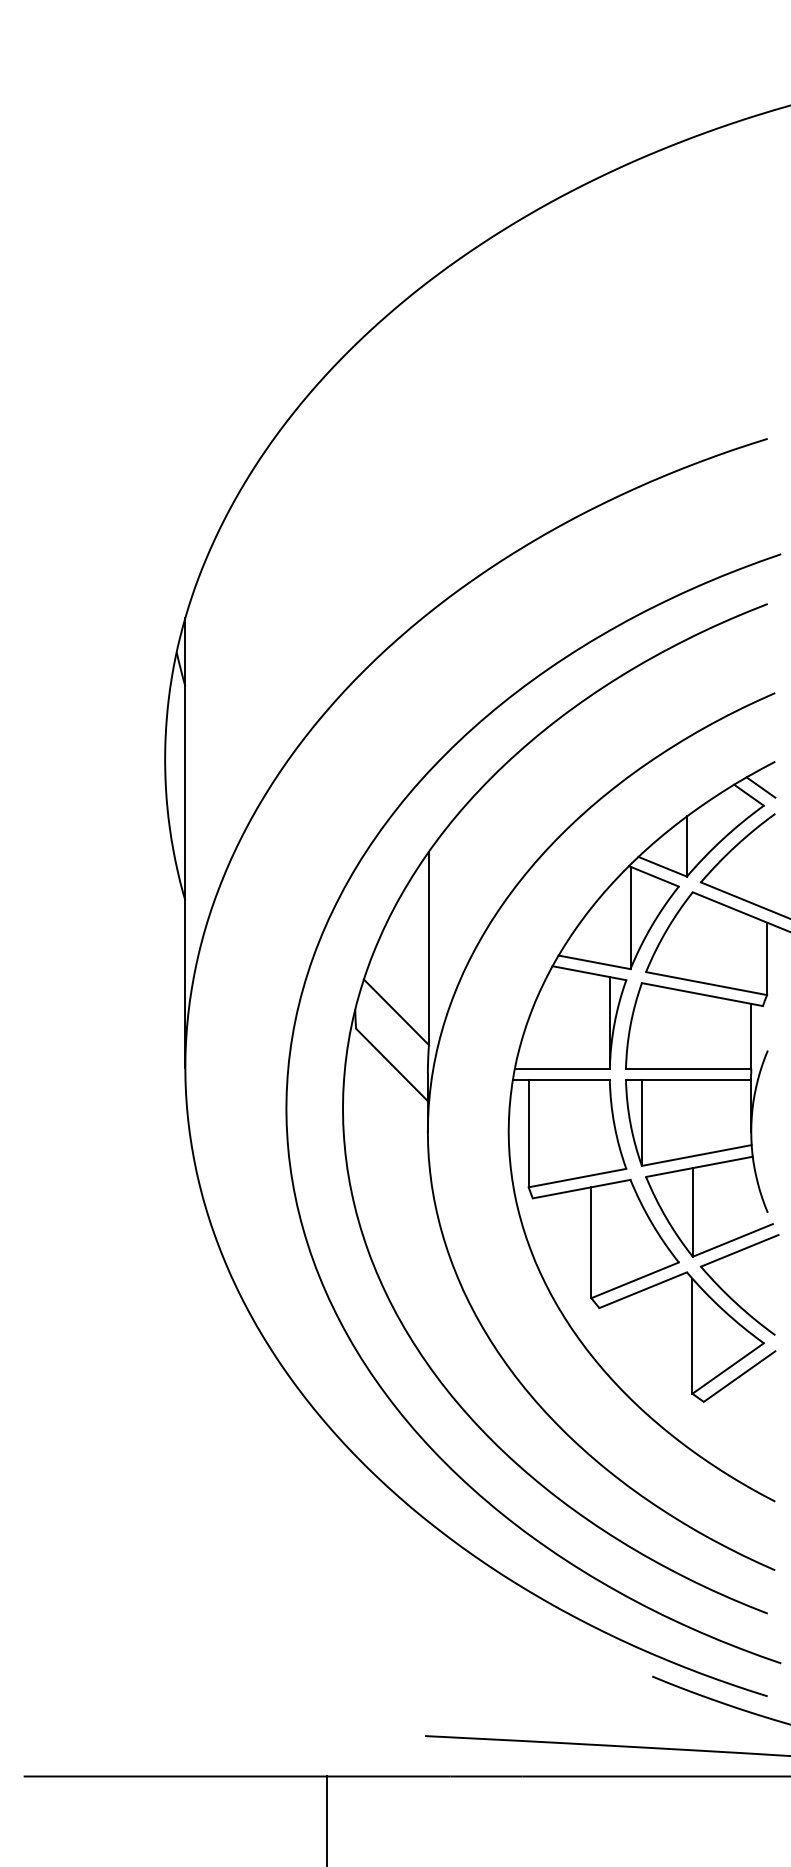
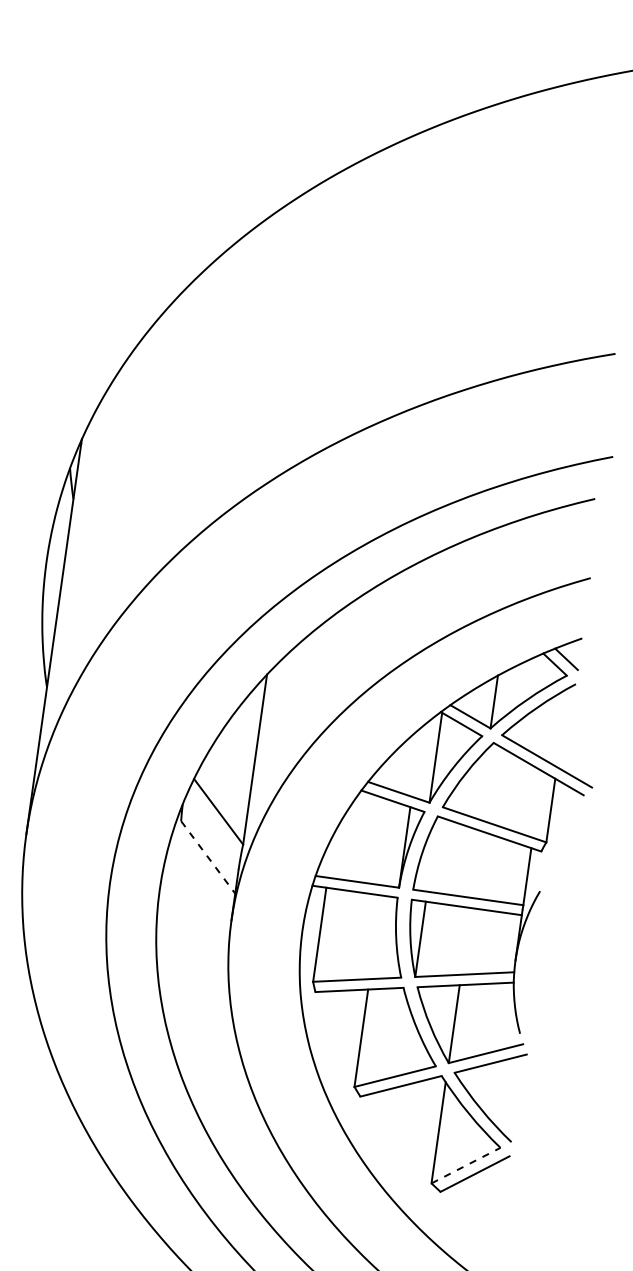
line: (392, 1064) -> (208, 857), solid -> dashed
line: (728, 1368) -> (466, 1165), solid -> dashed

